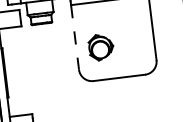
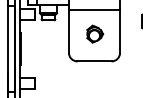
line: (74, 38) -> (68, 32), dashed -> solid
part: (101, 46) -> (95, 33), moved

